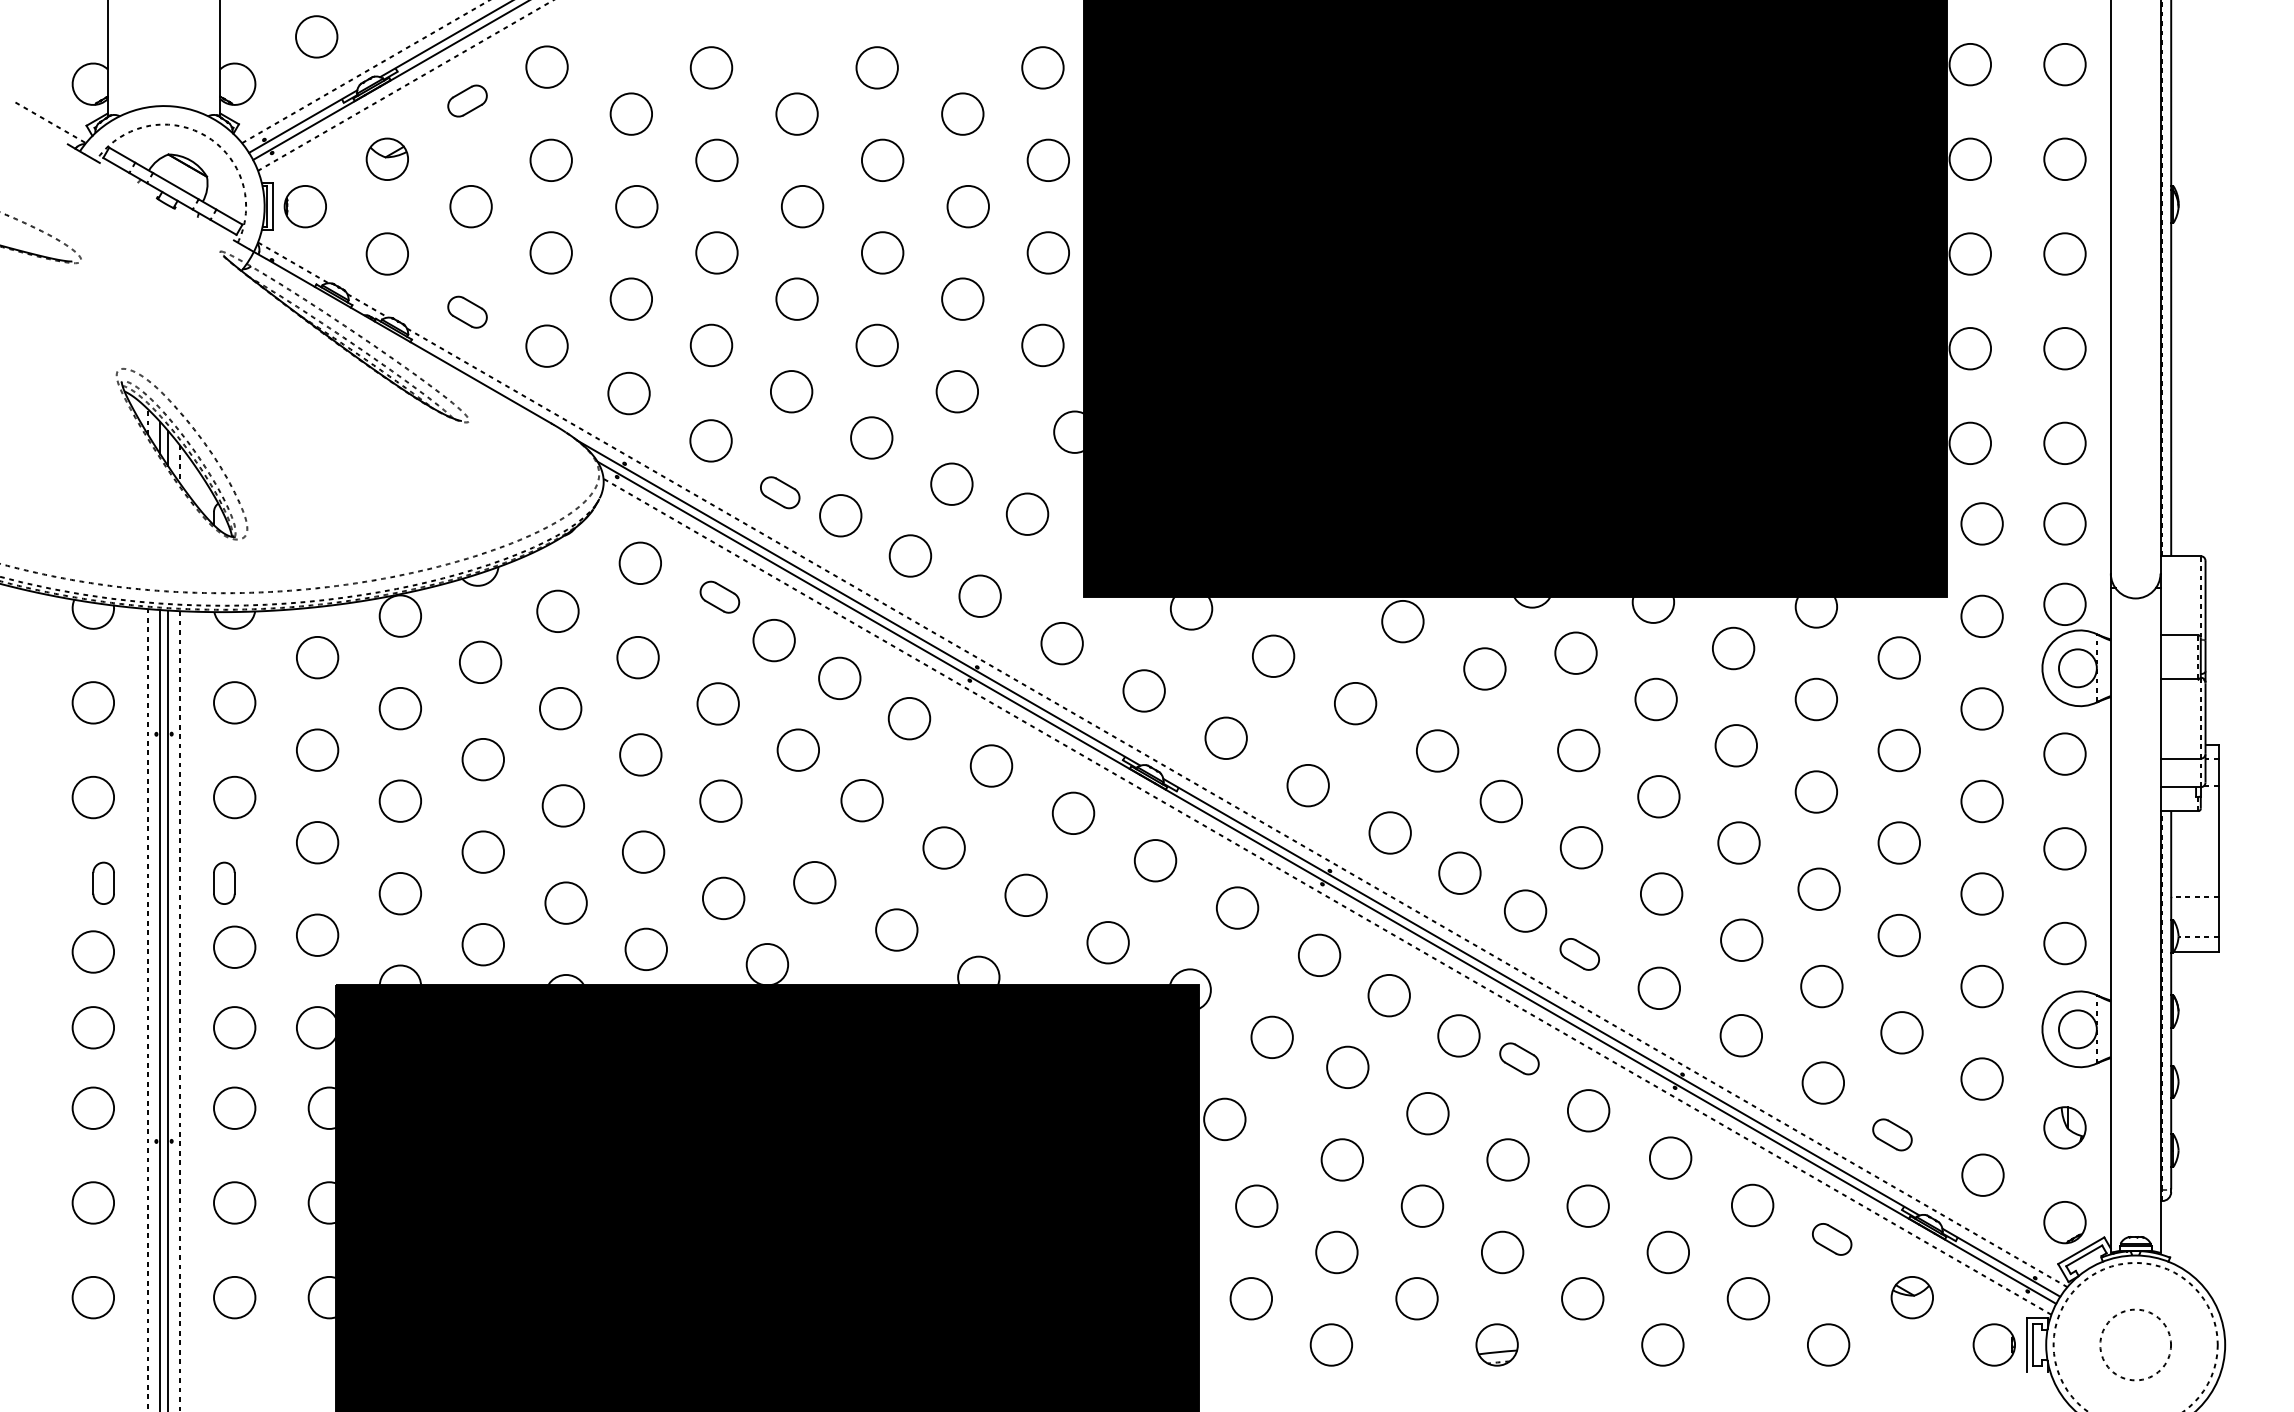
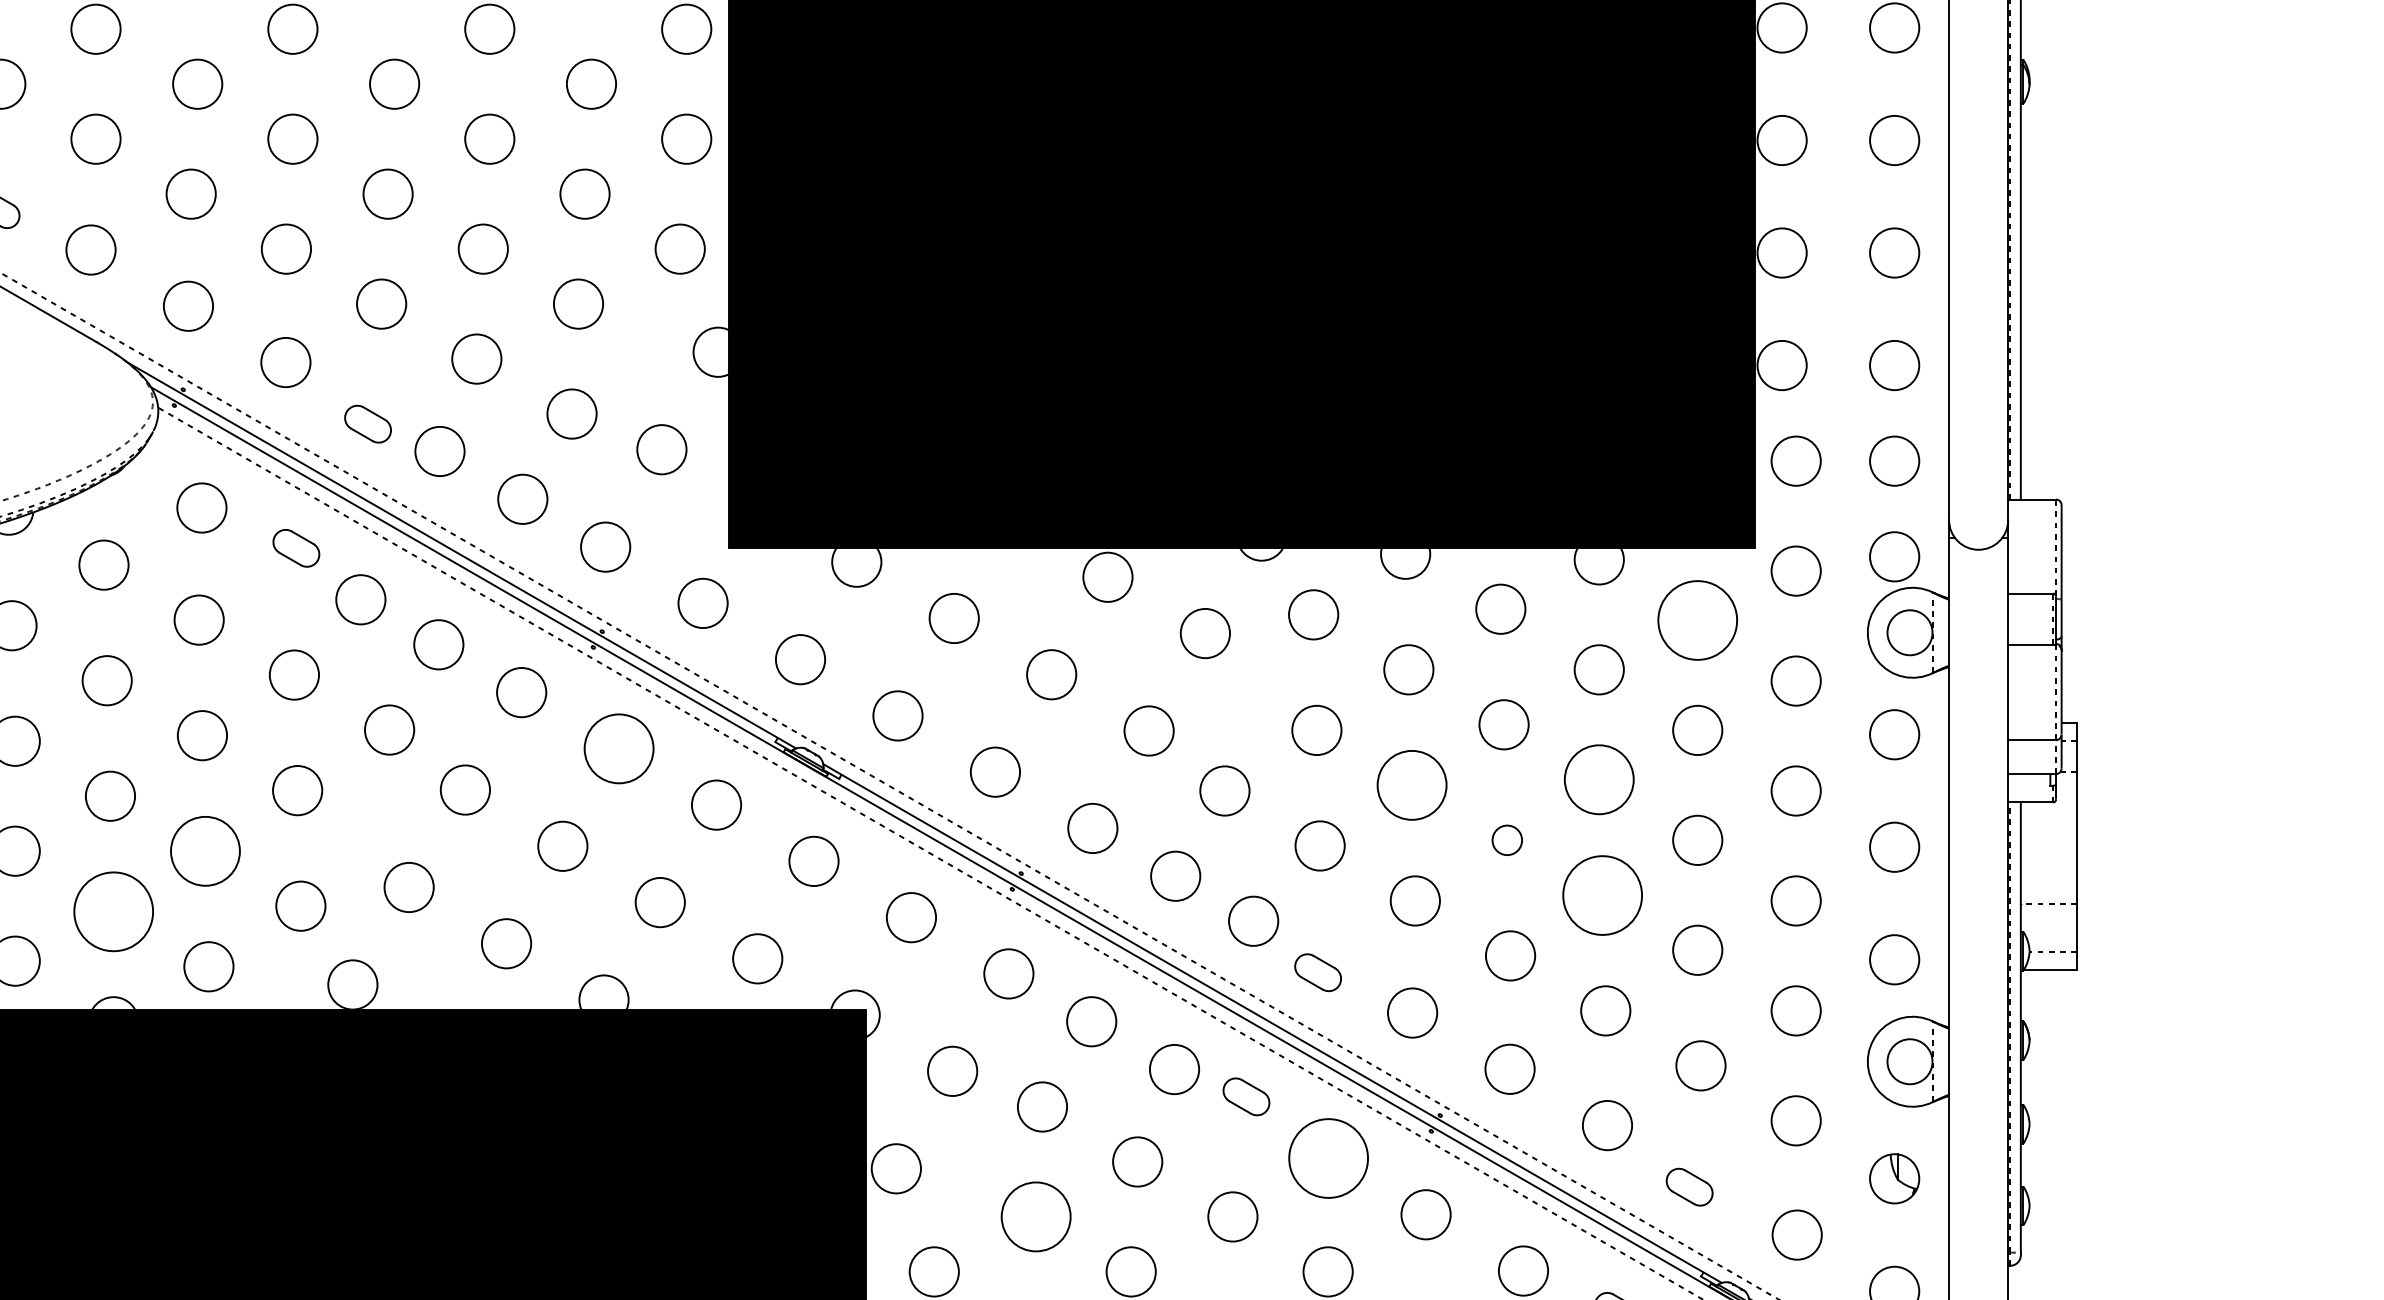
circle: (1899, 657) -> (1697, 619), size x1.6
circle: (991, 765) -> (619, 748), size x1.4
circle: (1816, 791) -> (1599, 779), size x1.4
circle: (1658, 796) -> (1411, 785), size x1.4
circle: (1738, 842) -> (1506, 839), size x0.6
circle: (643, 851) -> (205, 850), size x1.4
circle: (1818, 888) -> (1601, 894), size x1.6
circle: (565, 902) -> (112, 911), size x1.6
circle: (1588, 1110) -> (1328, 1158), size x1.6
circle: (1341, 1159) -> (1034, 1216), size x1.4

